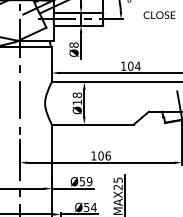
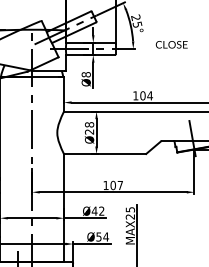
text: (76, 101) -> (88, 131), Ø18 -> Ø28
text: (108, 155) -> (120, 185), 106 -> 107
text: (85, 180) -> (97, 210), Ø59 -> Ø42

